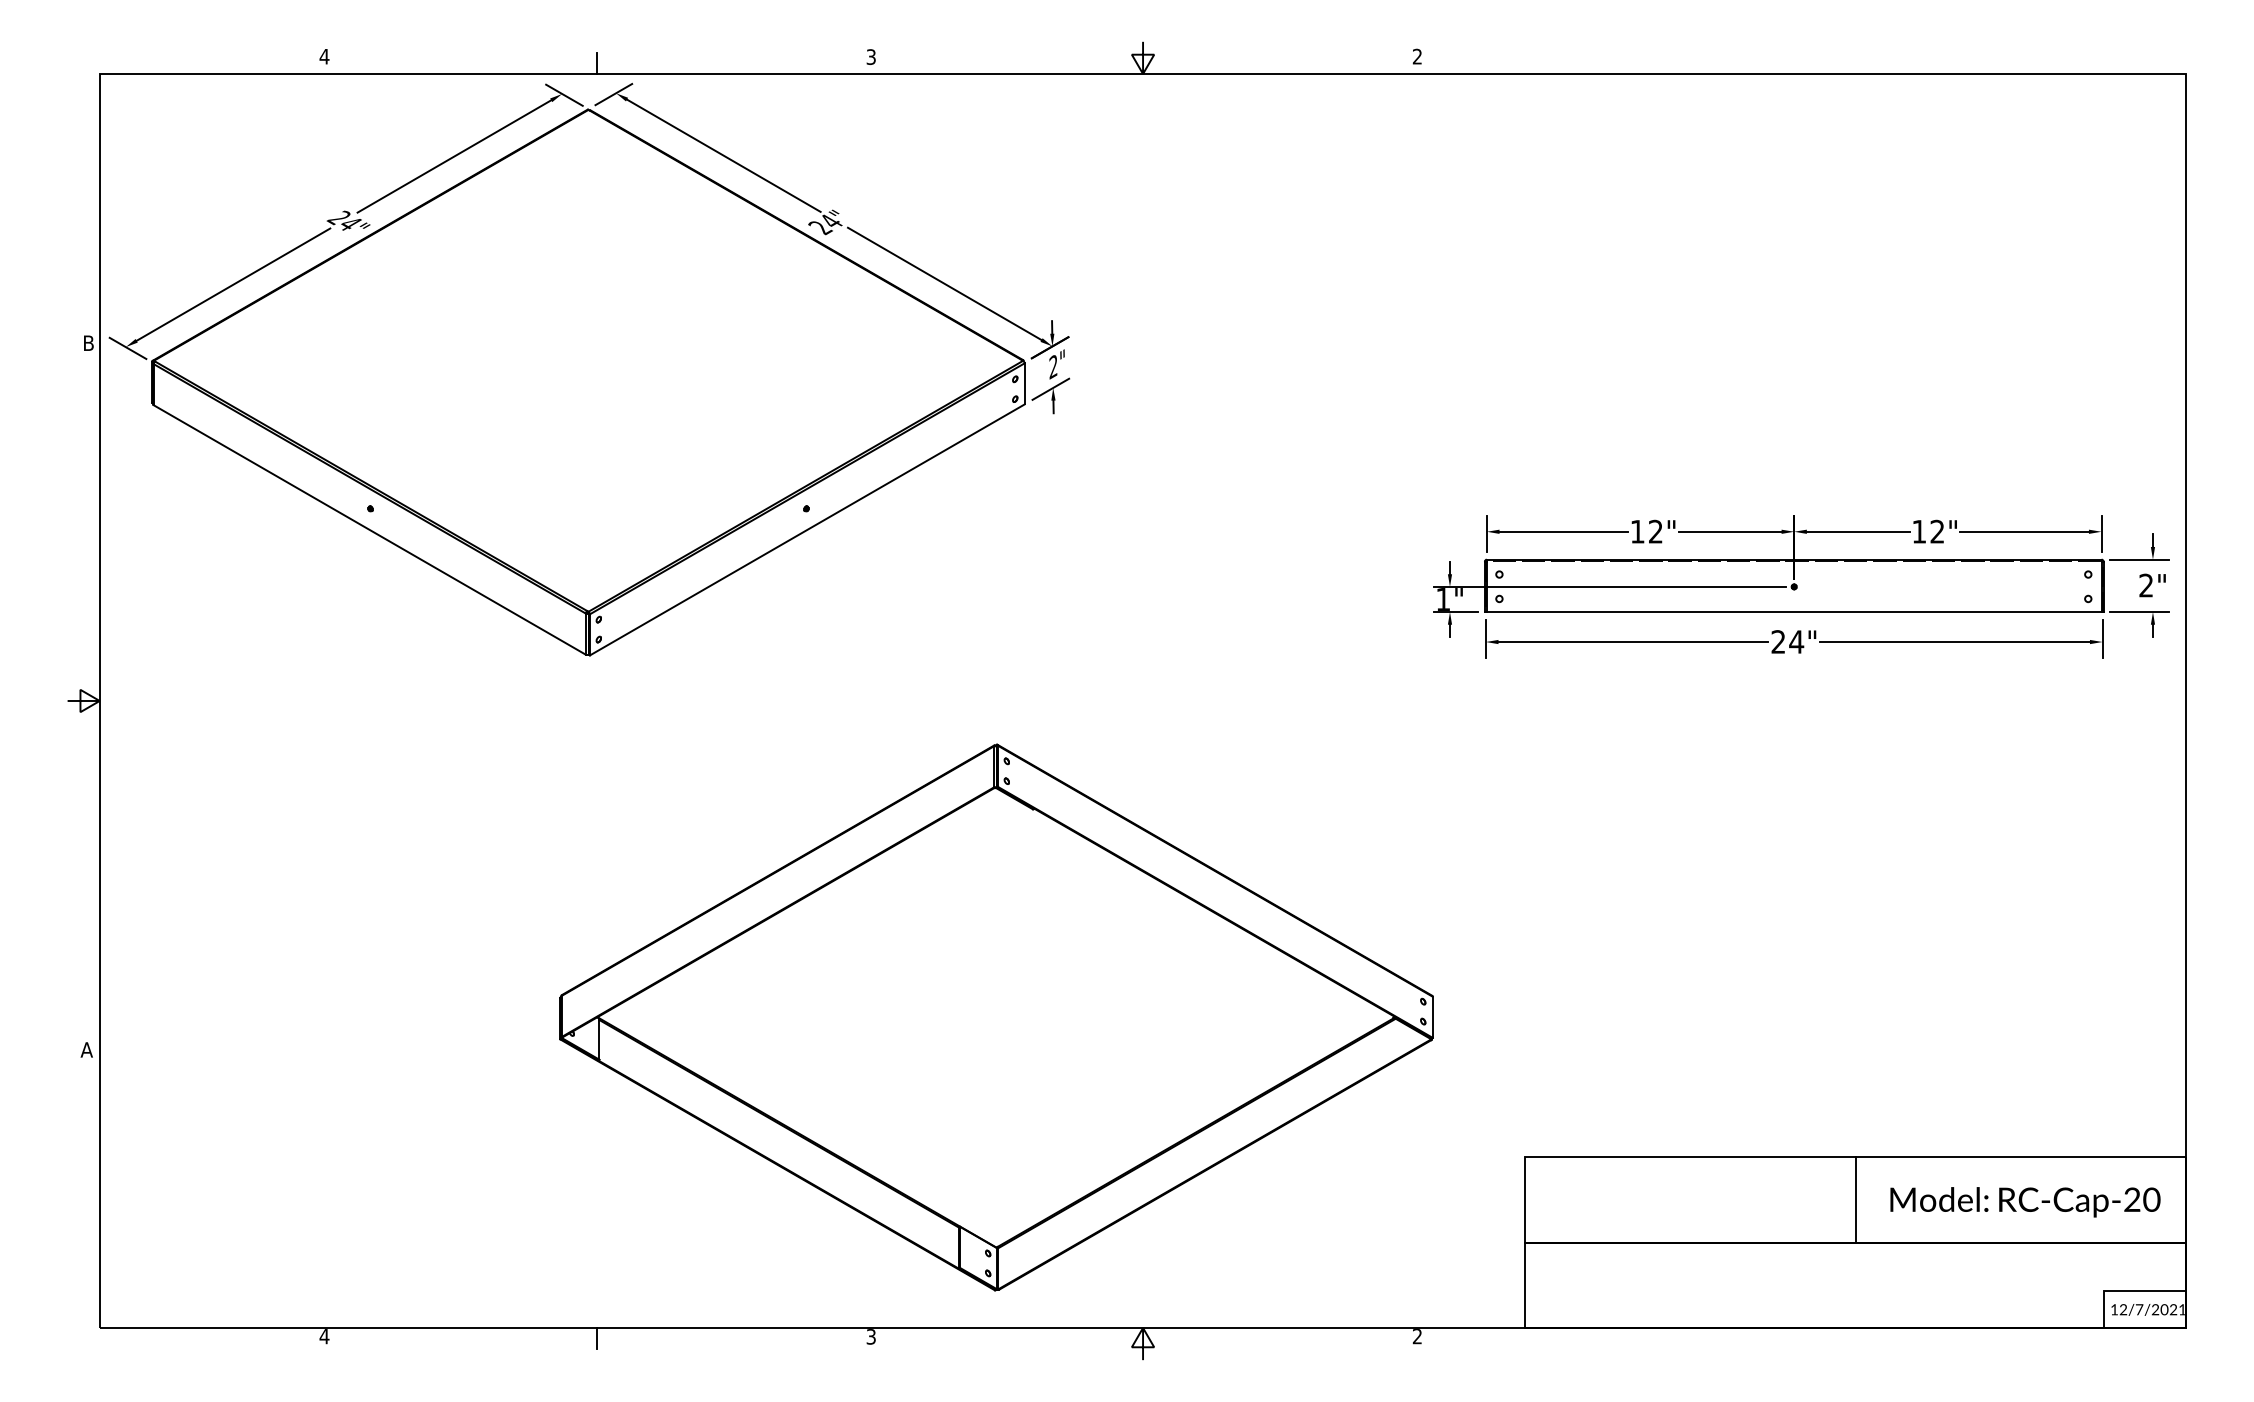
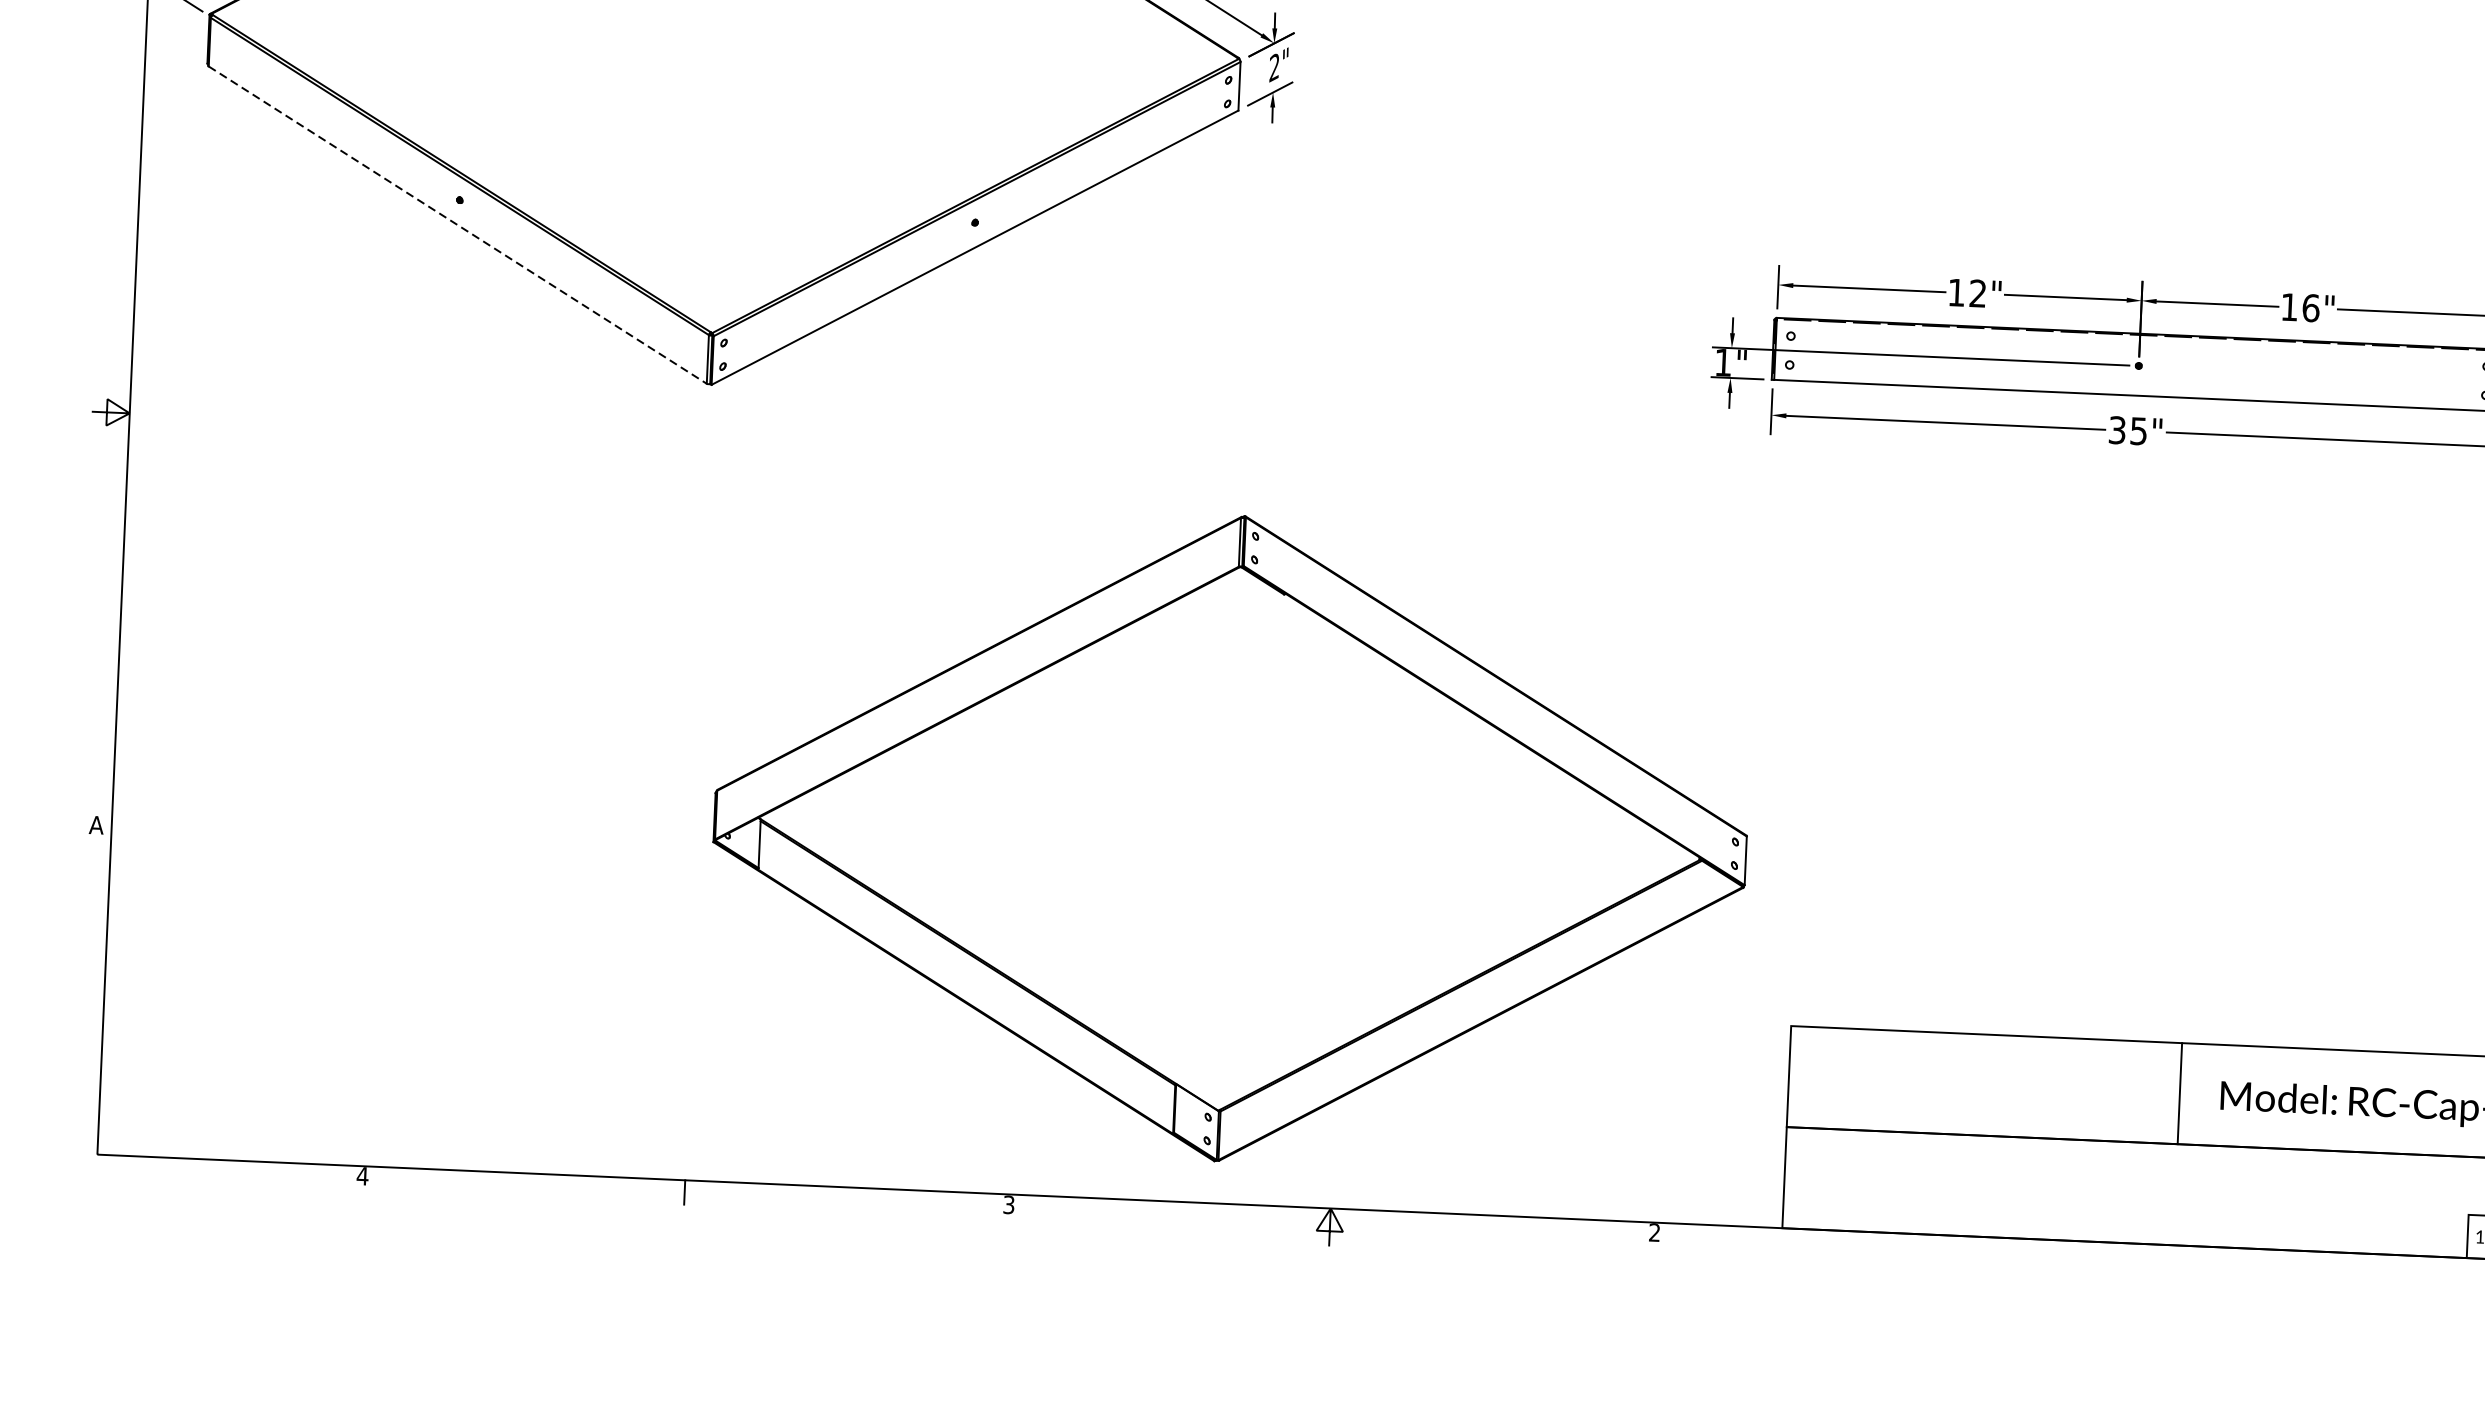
line: (369, 529) -> (457, 224), solid -> dashed
text: (1937, 531) -> (2311, 307), 12" -> 16"
text: (1787, 641) -> (2128, 430), 24" -> 35"
part: (996, 1017) -> (1230, 838), moved

